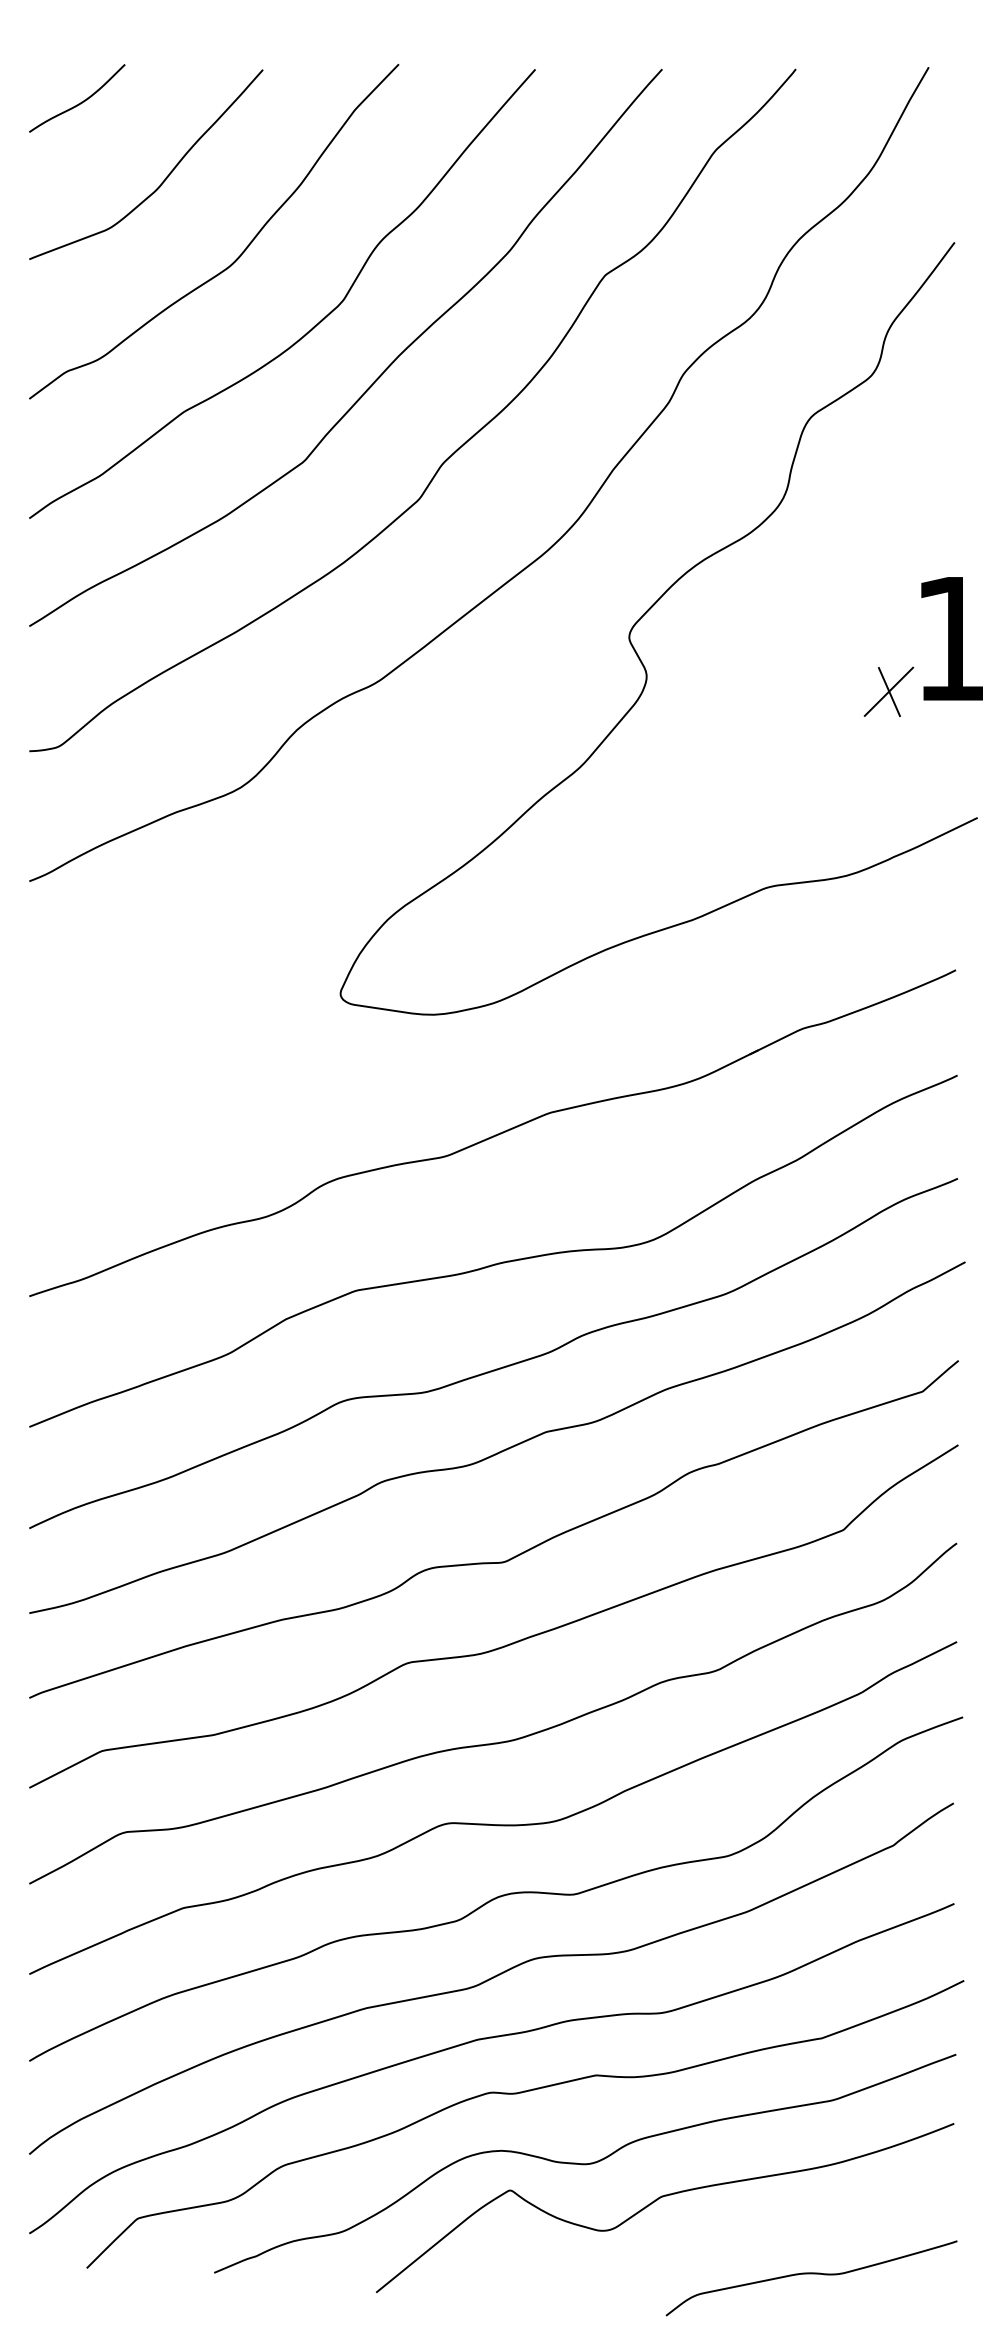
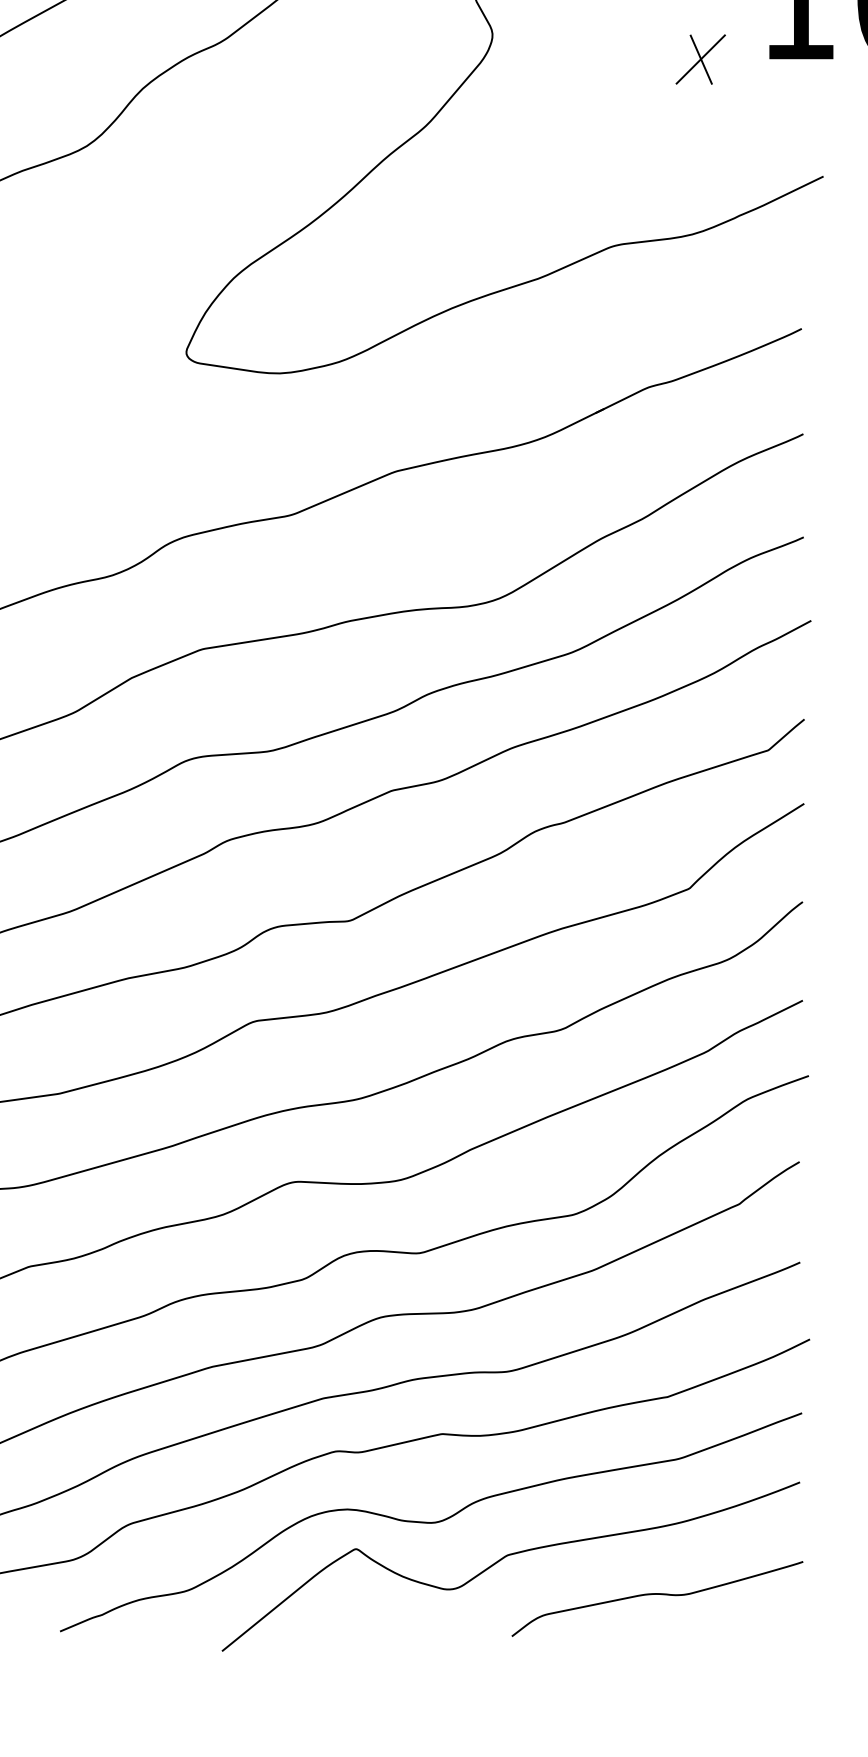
part: (888, 691) -> (700, 59), moved
curve: (811, 2274) -> (657, 1595), moved

